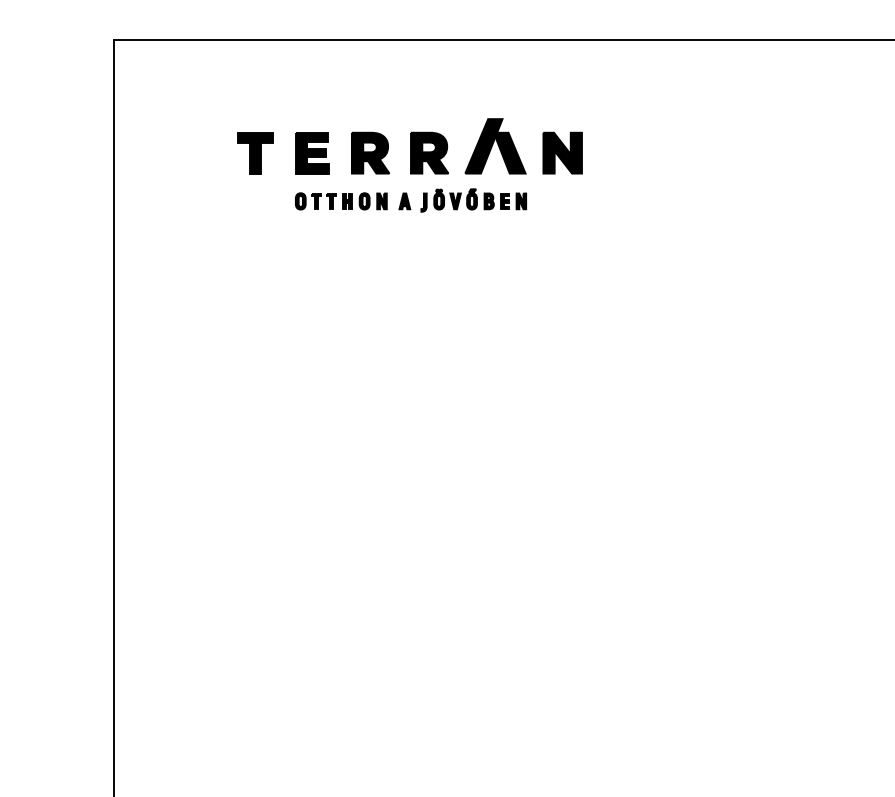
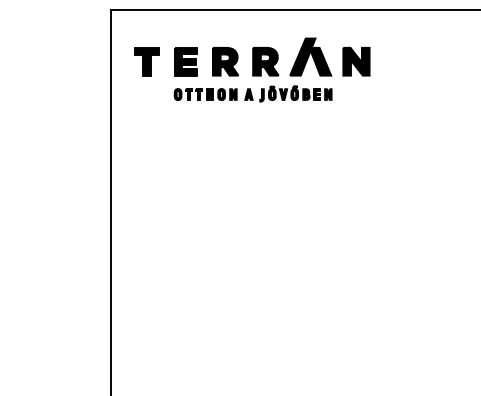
part: (410, 164) -> (252, 69), size x1.43

